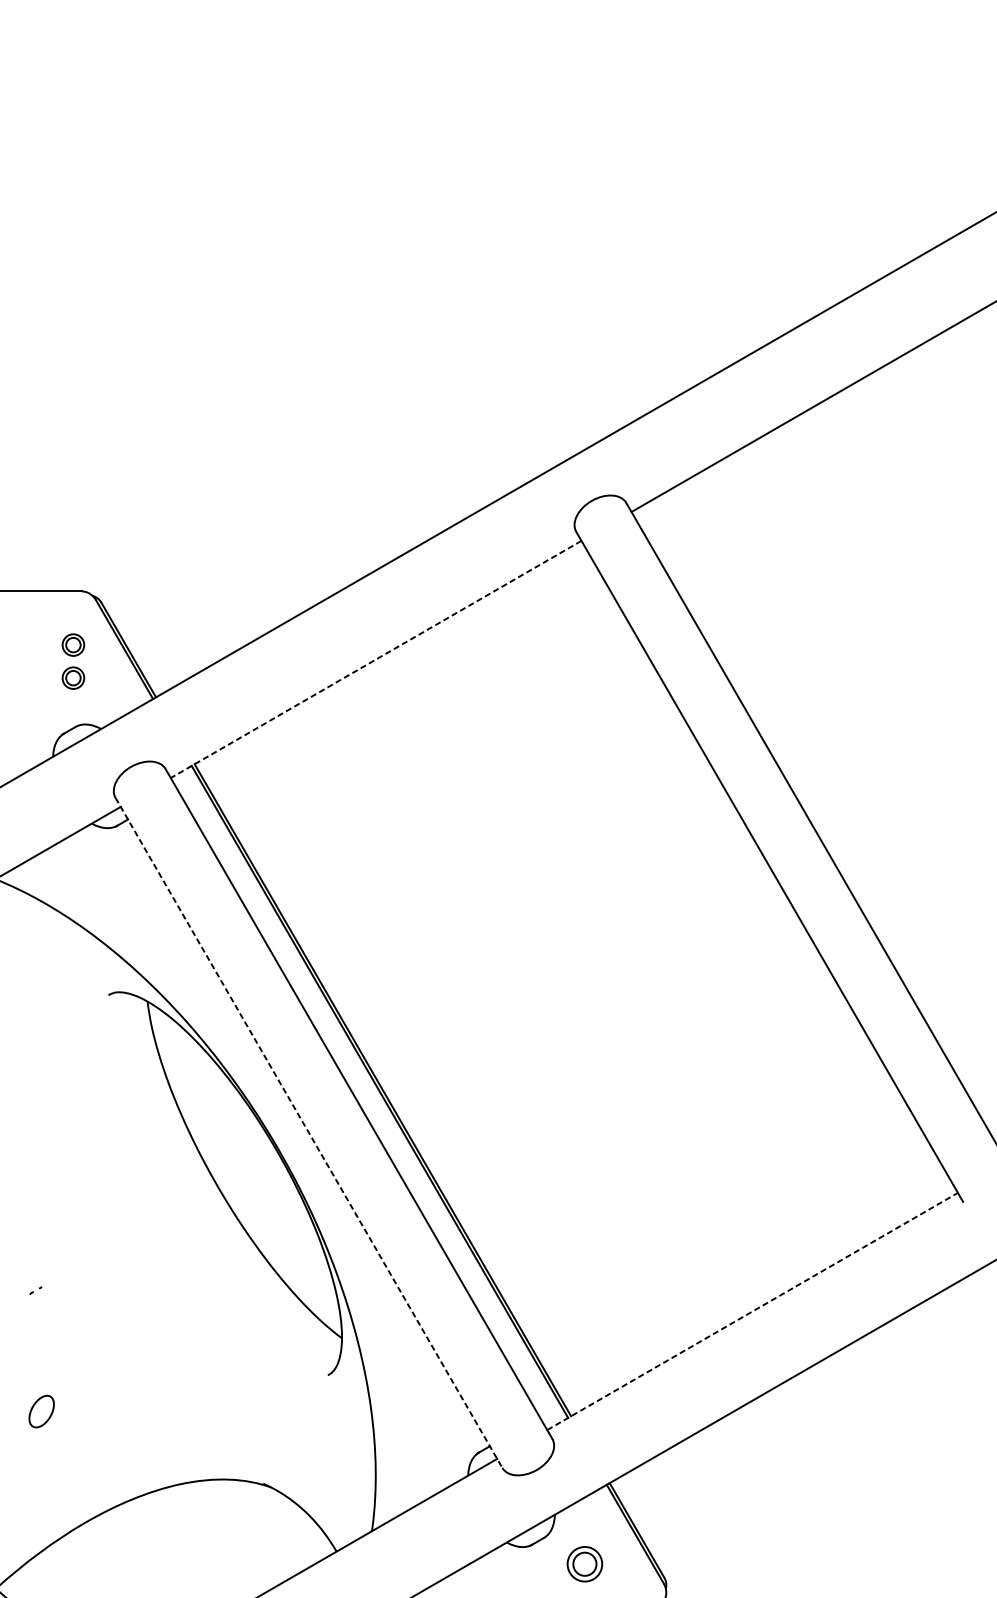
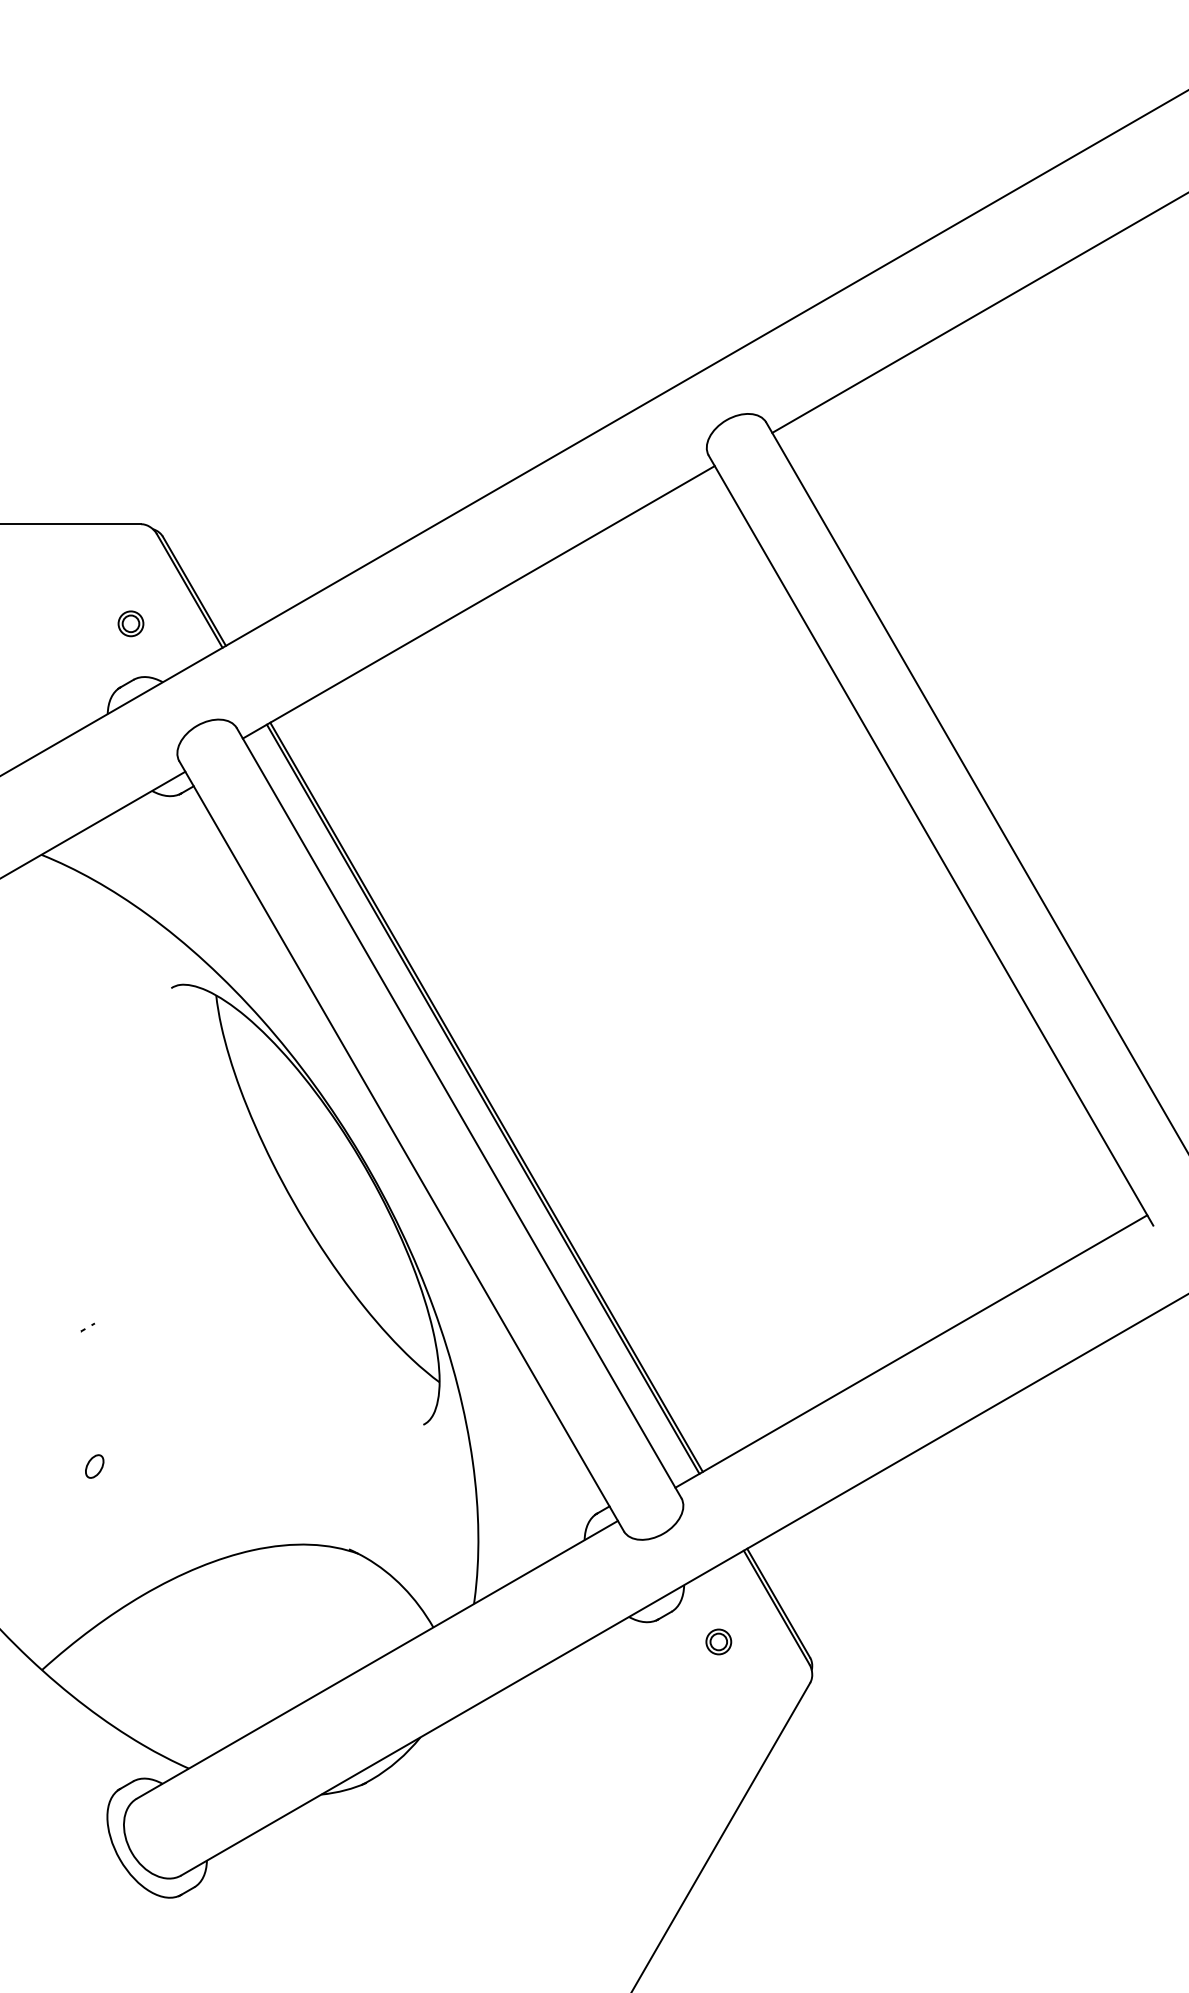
part: (72, 644) -> (130, 585), removed
line: (375, 659) -> (478, 602), dashed -> solid
line: (308, 1133) -> (401, 1146), dashed -> solid
line: (752, 1311) -> (911, 1351), dashed -> solid
part: (41, 1411) -> (94, 1466), size x0.62
part: (584, 1563) -> (718, 1641), size x0.62

